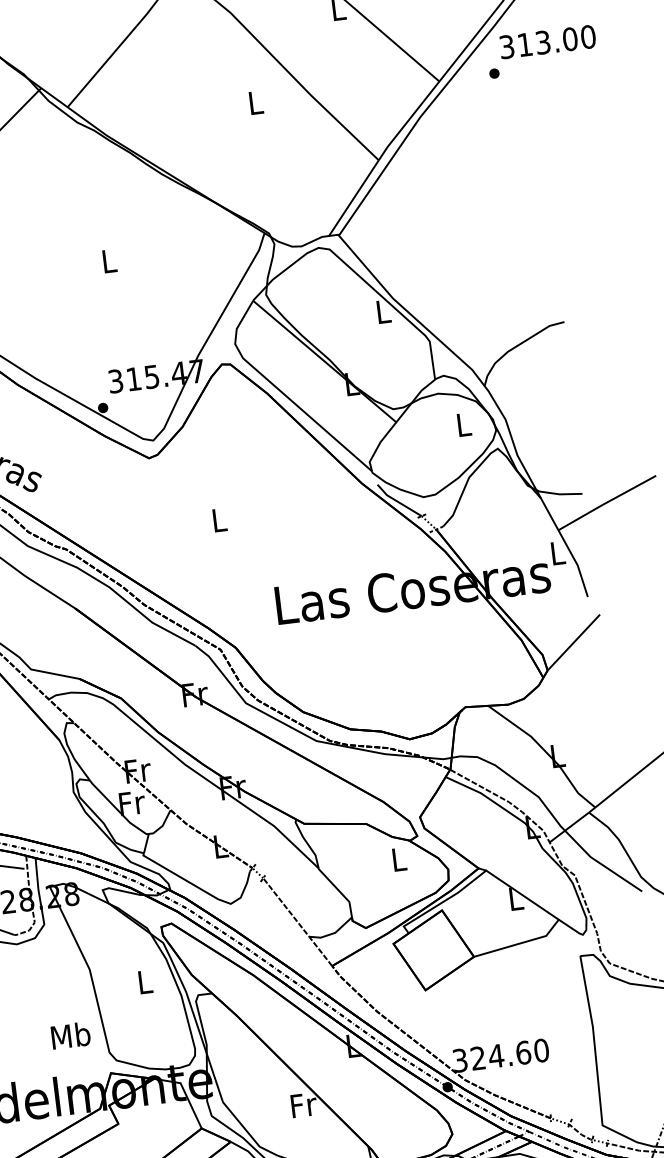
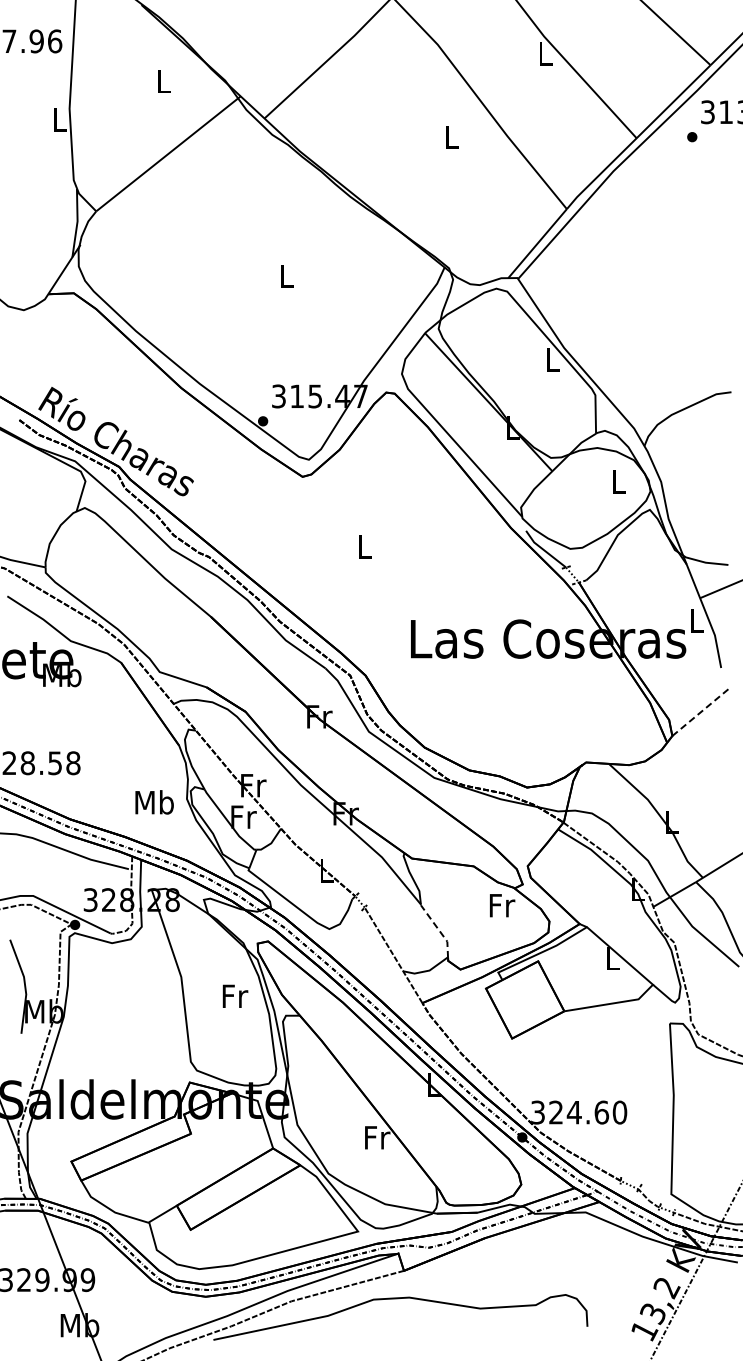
line: (574, 642) -> (702, 711), solid -> dashed
text: (399, 859) -> (502, 905), L -> Fr
line: (339, 891) -> (438, 929), solid -> dashed
text: (145, 981) -> (235, 995), L -> Fr
text: (70, 1035) -> (154, 802), moved

